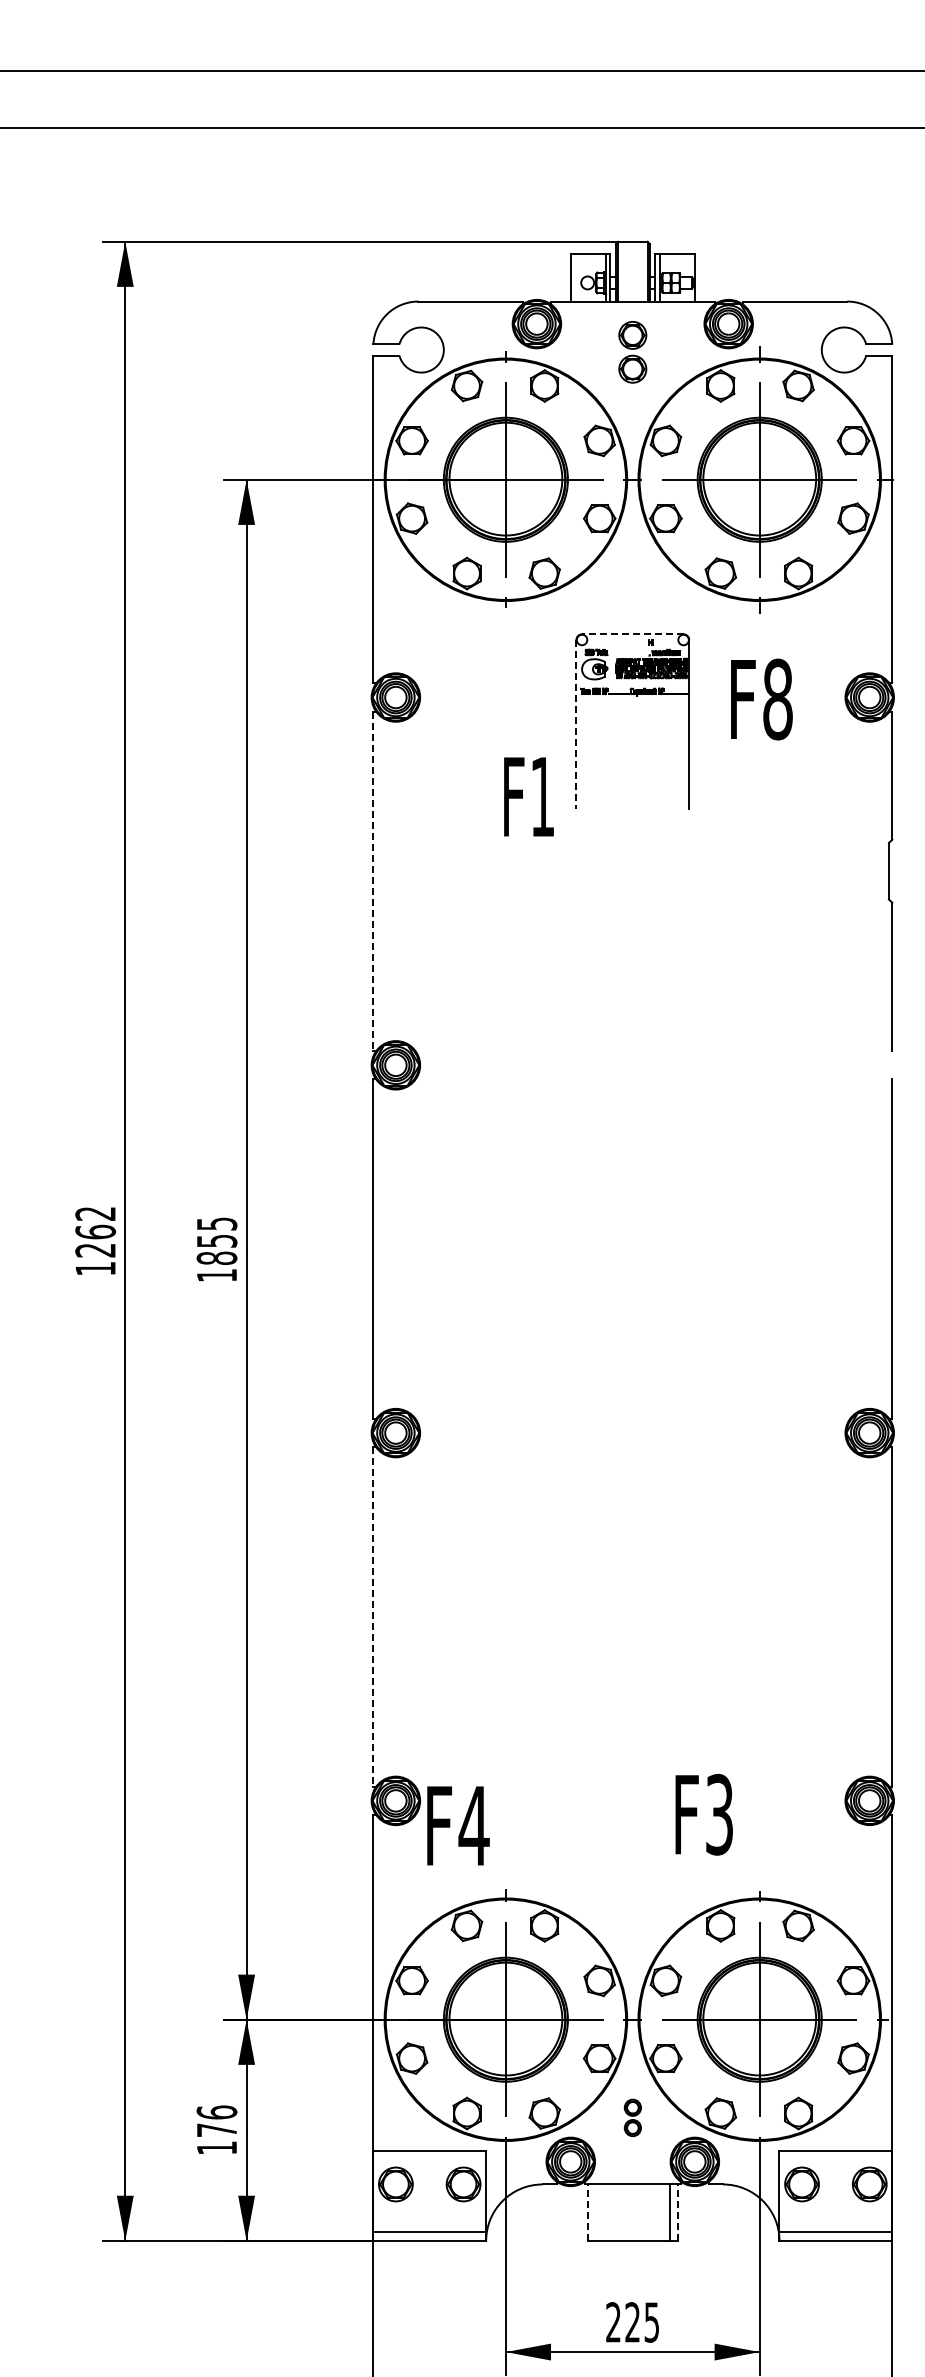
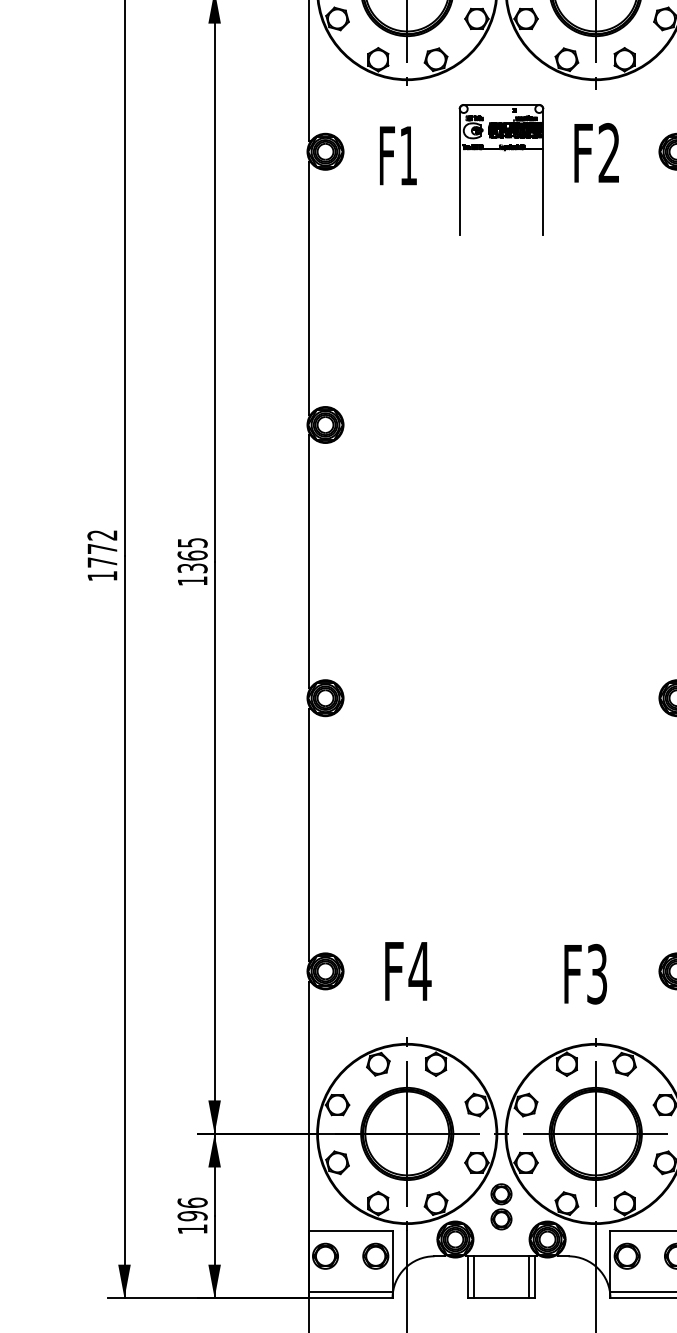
line: (632, 634) -> (501, 104), dashed -> solid
text: (777, 699) -> (608, 153), F8 -> F2
line: (576, 724) -> (459, 171), dashed -> solid
text: (528, 796) -> (398, 155), moved
line: (373, 881) -> (308, 288), dashed -> solid
text: (95, 1240) -> (102, 555), 1262 -> 1772
text: (216, 1249) -> (192, 561), 1855 -> 1365
line: (373, 1617) -> (308, 835), dashed -> solid
text: (703, 1814) -> (585, 974), moved
text: (458, 1825) -> (408, 971), moved
part: (632, 2117) -> (501, 1206), size x1.67
text: (216, 2130) -> (192, 1216), 176 -> 196
line: (587, 2212) -> (467, 1277), dashed -> solid
line: (596, 2212) -> (474, 1277), added
line: (677, 2212) -> (534, 1277), dashed -> solid

